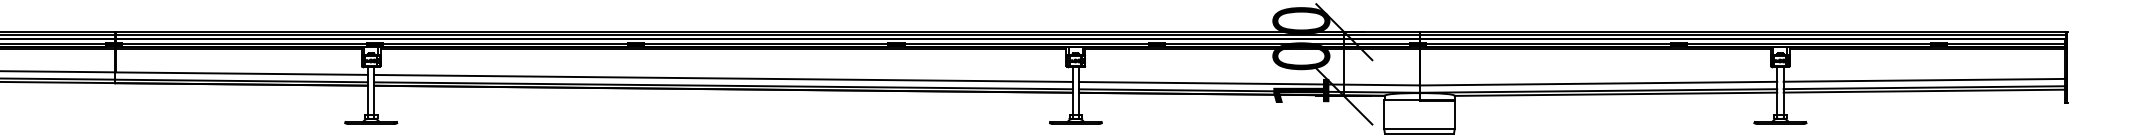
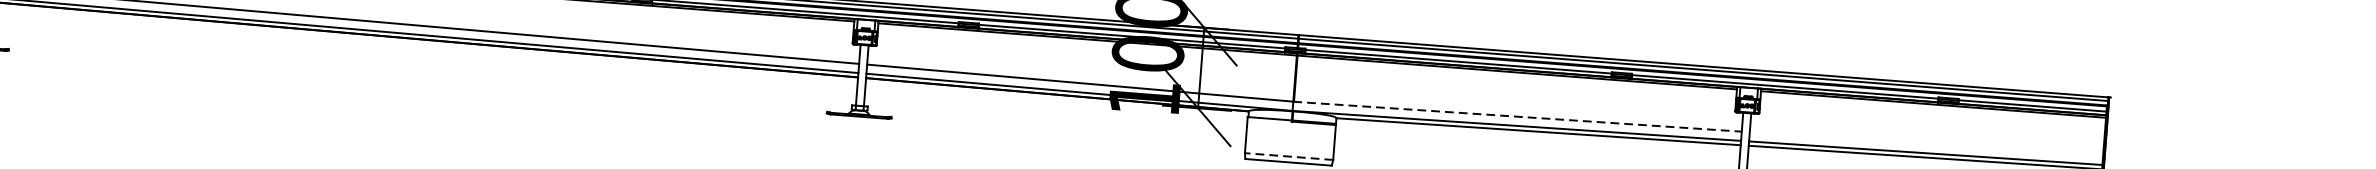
line: (1924, 79) -> (1926, 142), removed
line: (1598, 83) -> (1517, 116), solid -> dashed
line: (1419, 129) -> (1289, 156), solid -> dashed

